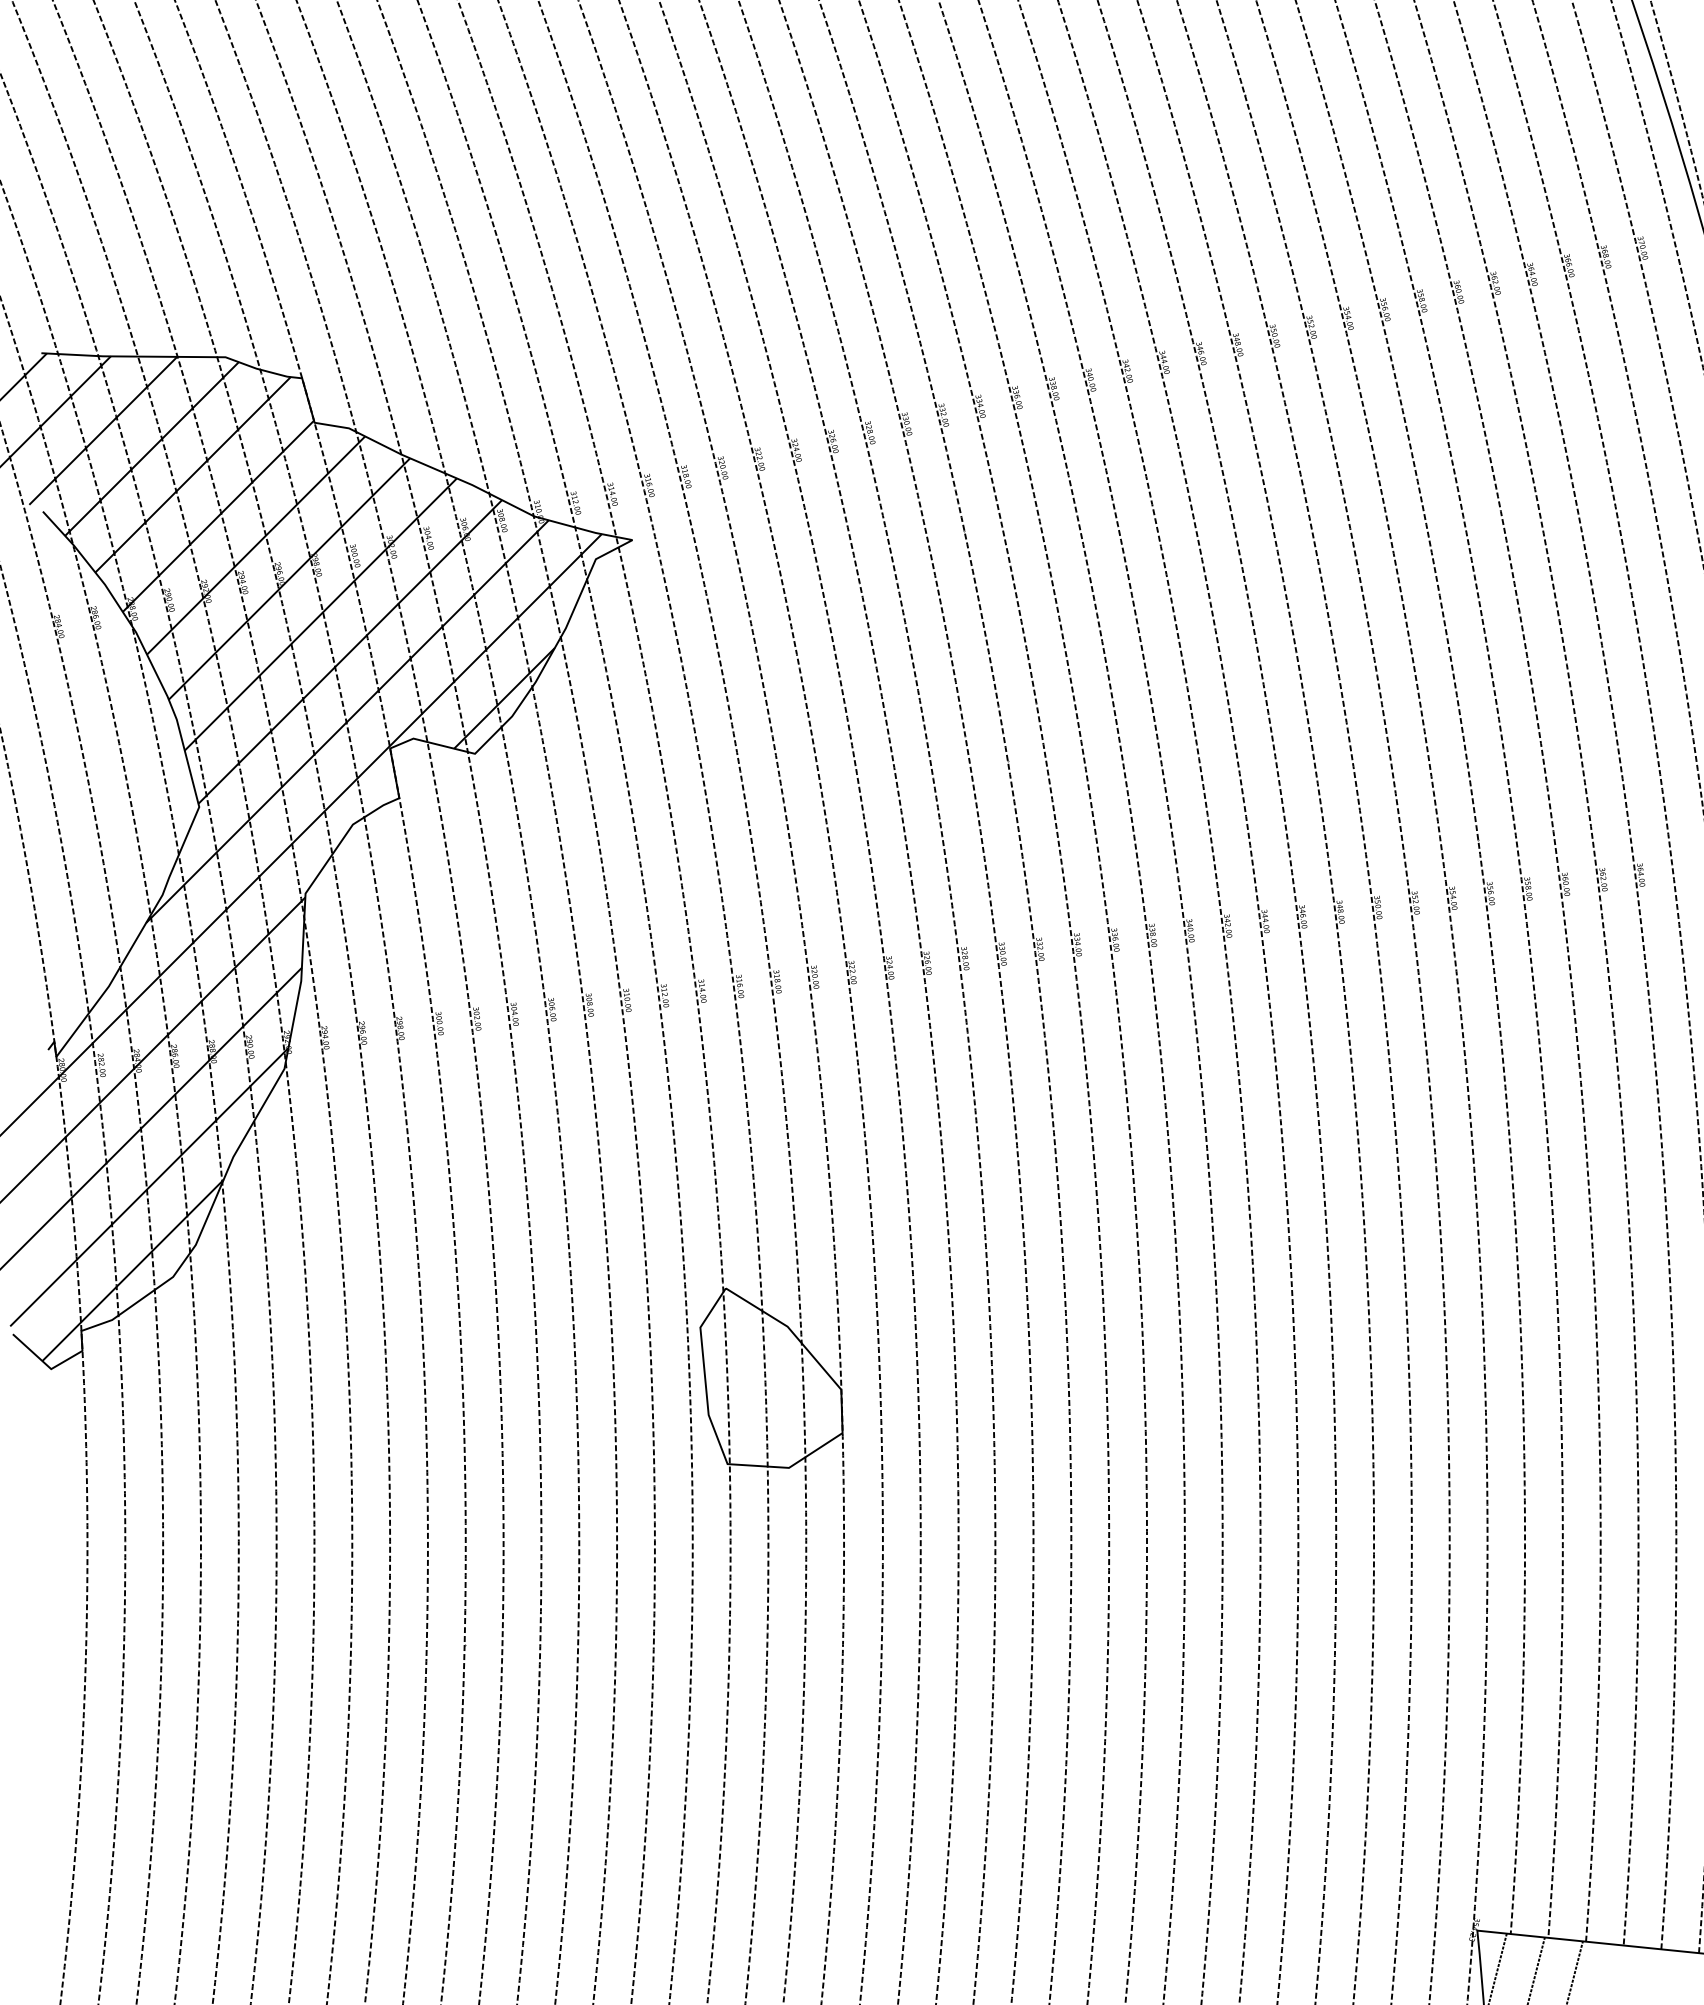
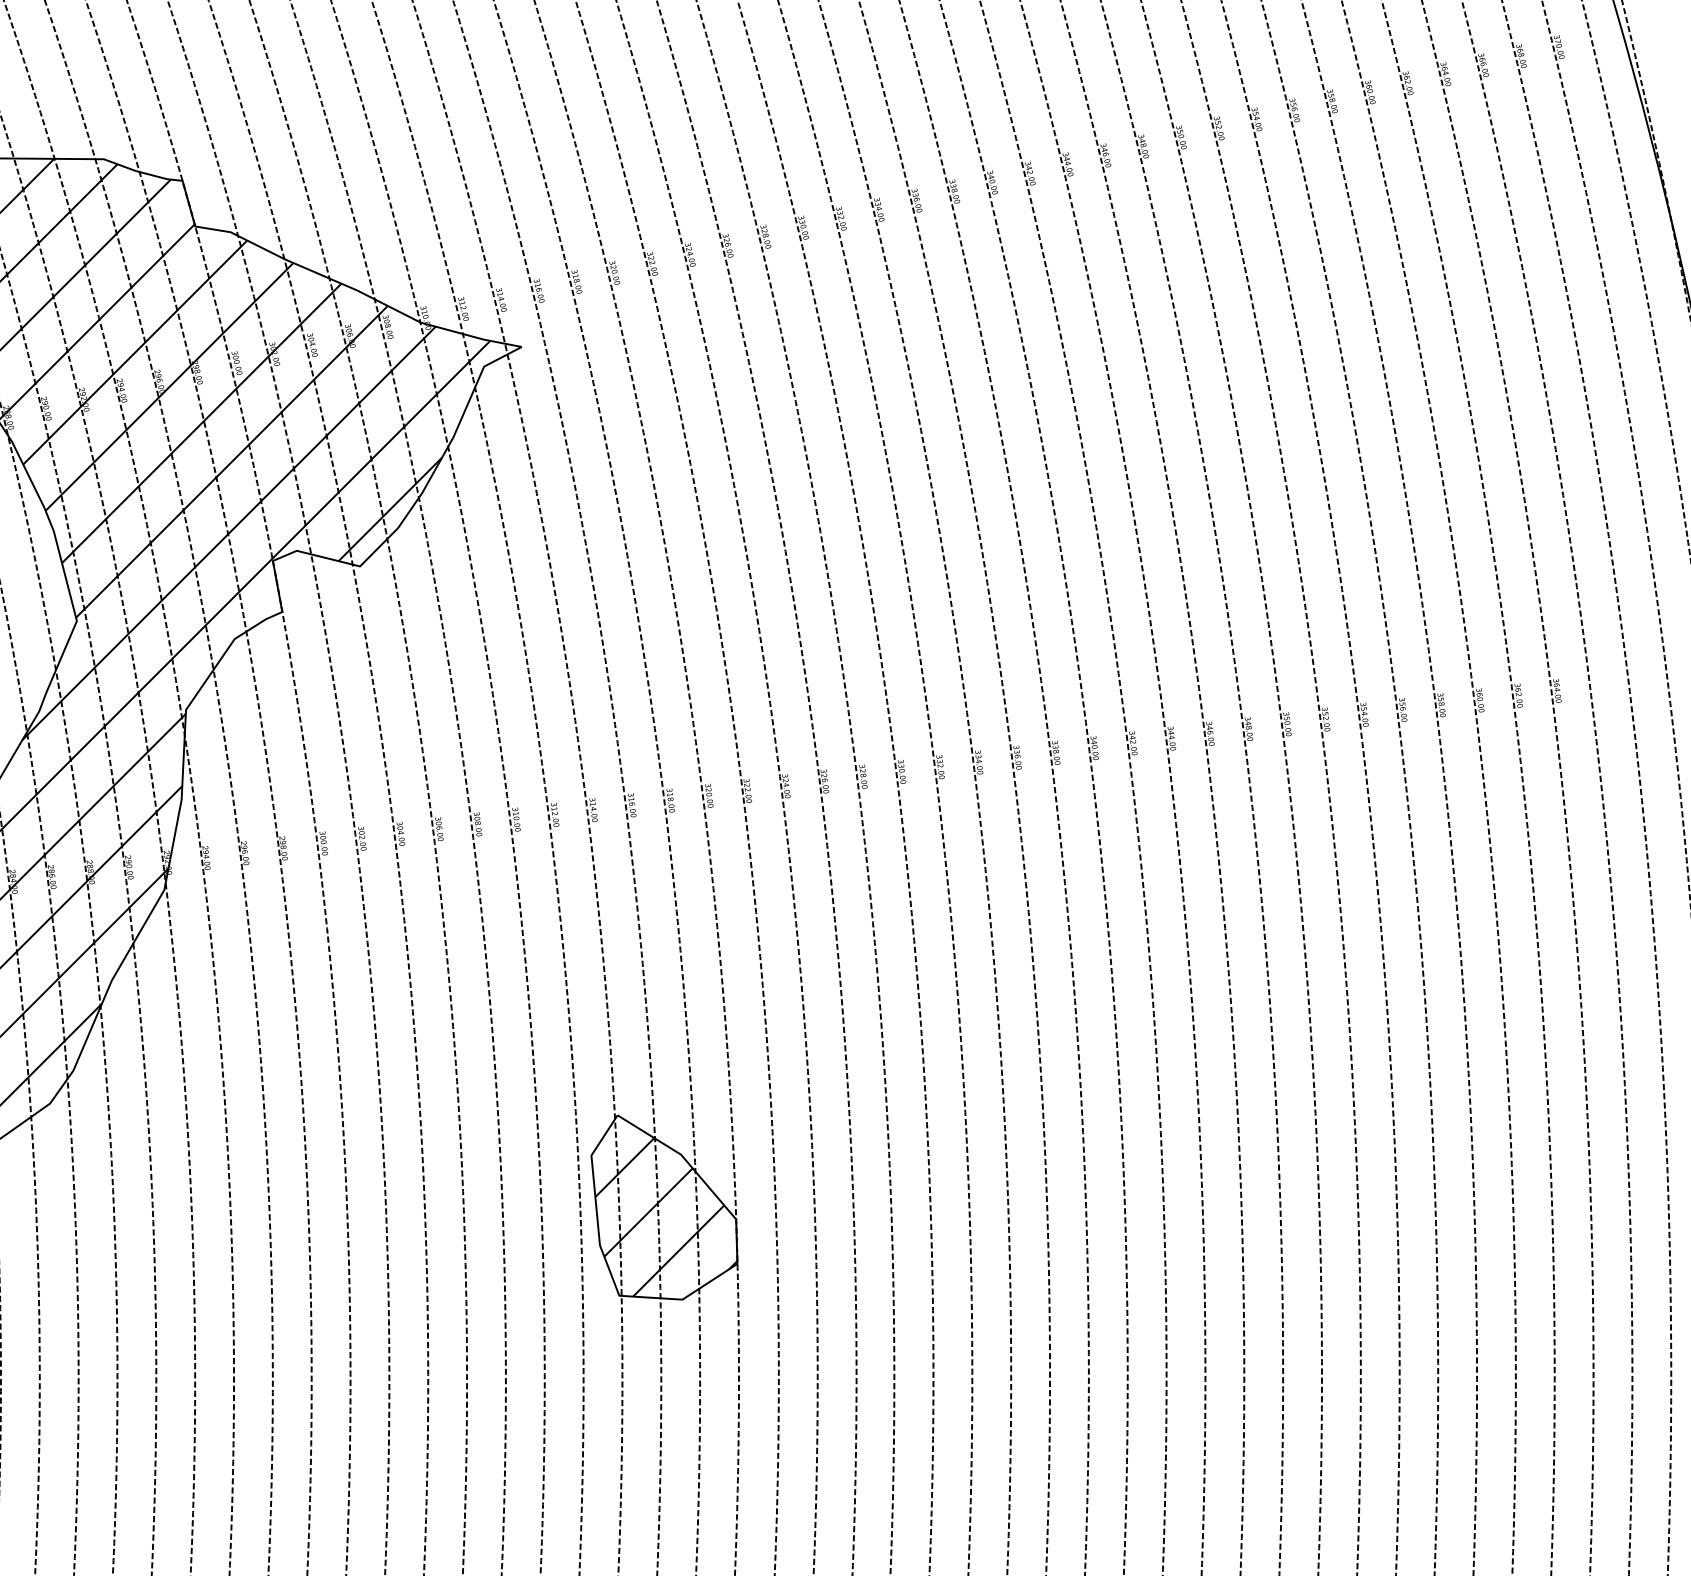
hatch: (773, 1387) -> (666, 1217), added

